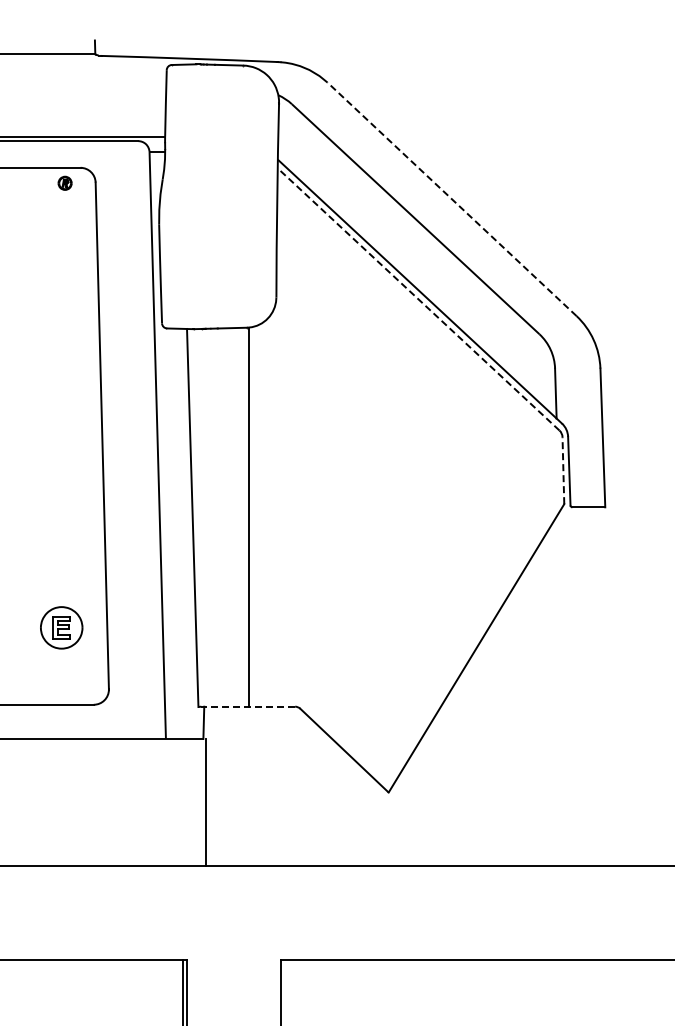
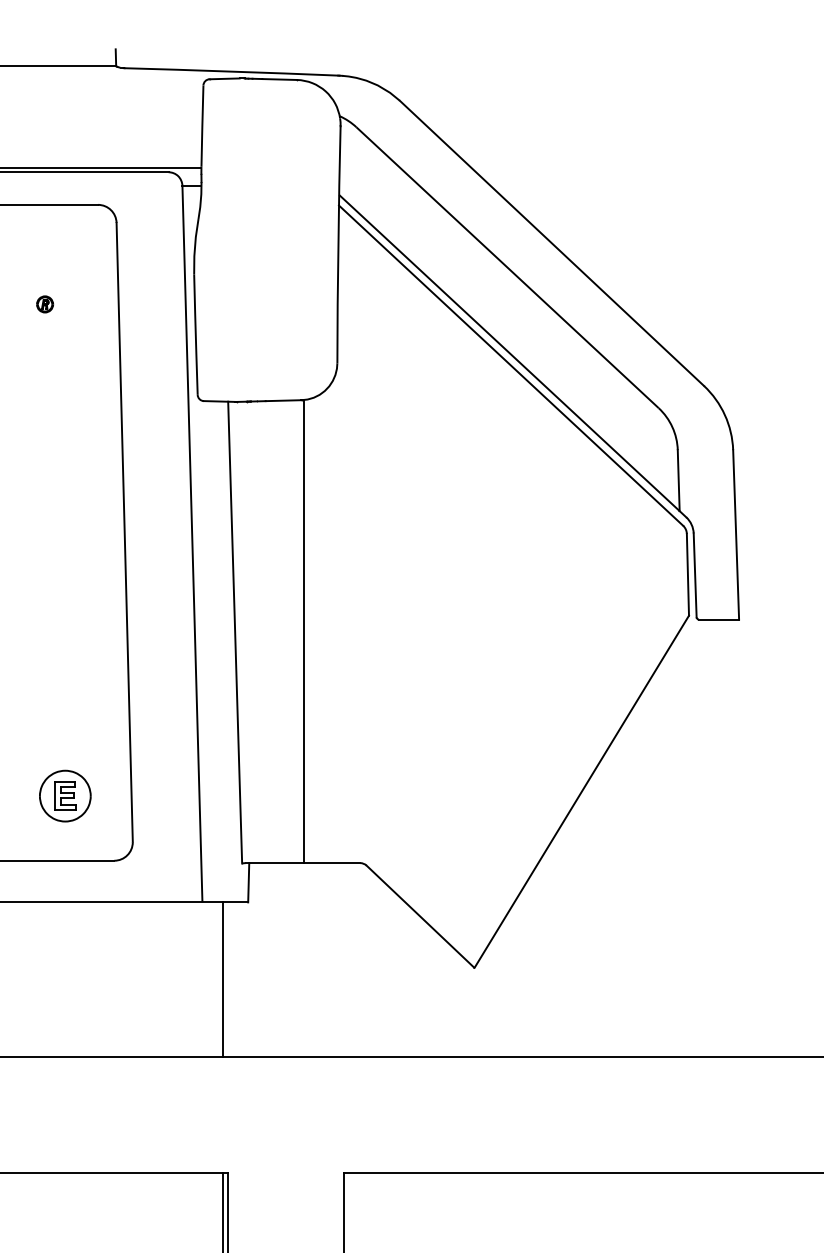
part: (64, 182) -> (44, 303), moved
line: (452, 199) -> (552, 243), dashed -> solid
line: (418, 299) -> (510, 365), dashed -> solid
line: (563, 470) -> (688, 574), dashed -> solid
part: (61, 627) -> (65, 795), moved
line: (248, 706) -> (303, 862), dashed -> solid
line: (206, 801) -> (223, 978), moved

